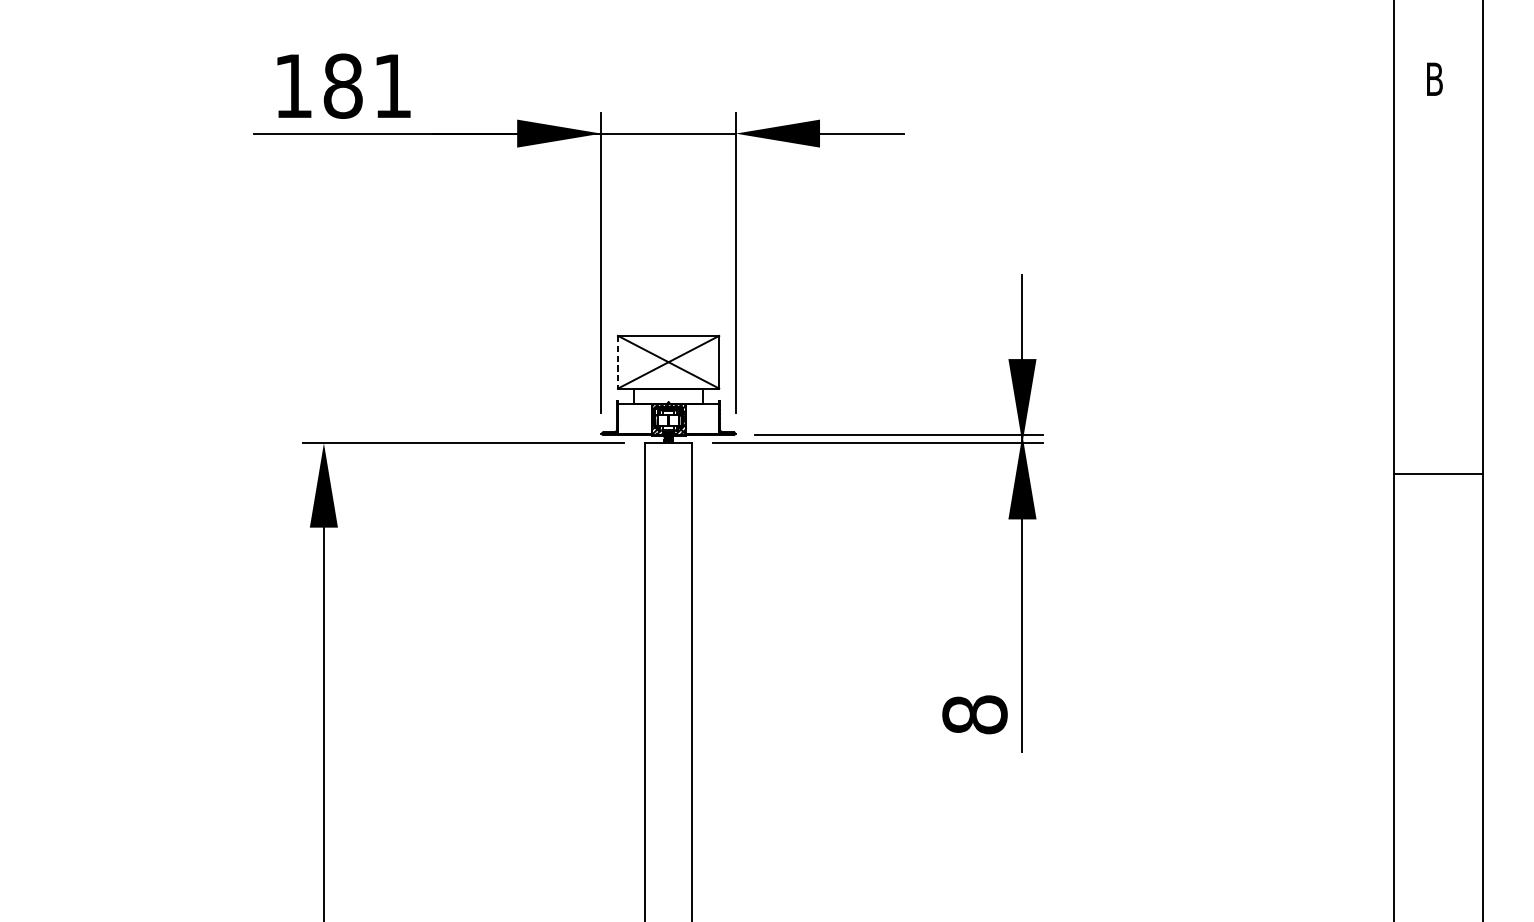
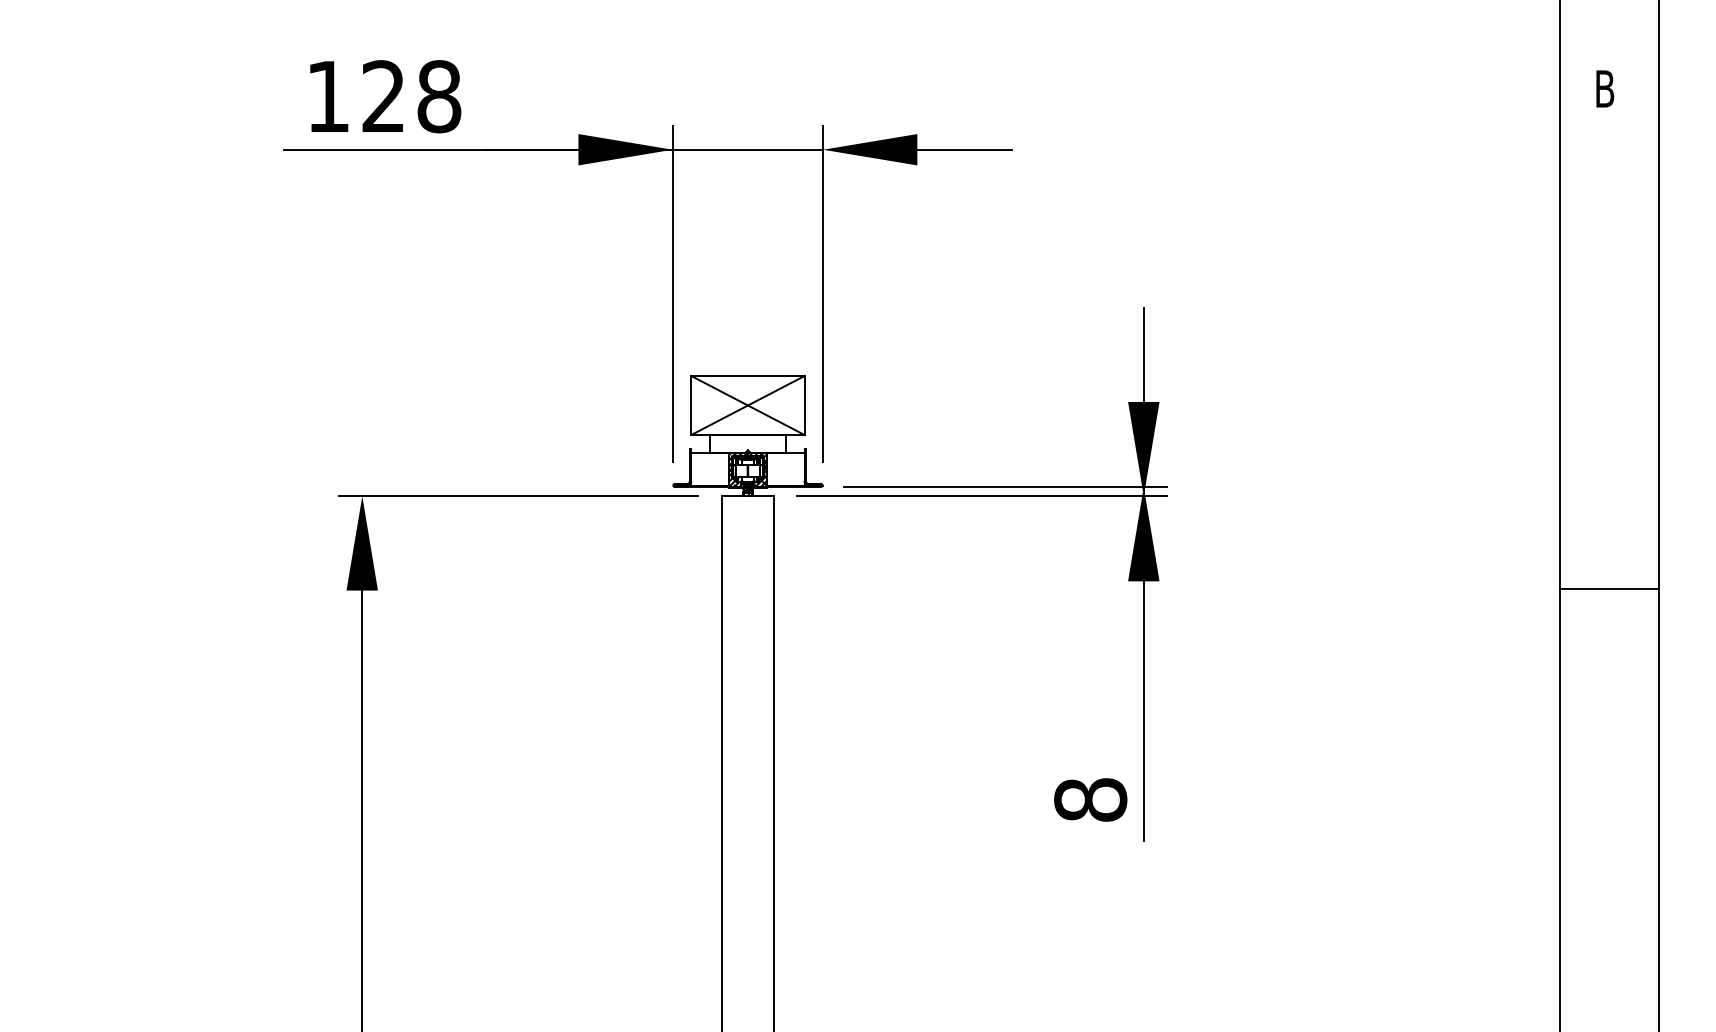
text: (367, 86) -> (411, 96), 181 -> 128
line: (618, 363) -> (691, 406), dashed -> solid
line: (1438, 473) -> (1609, 589), moved

